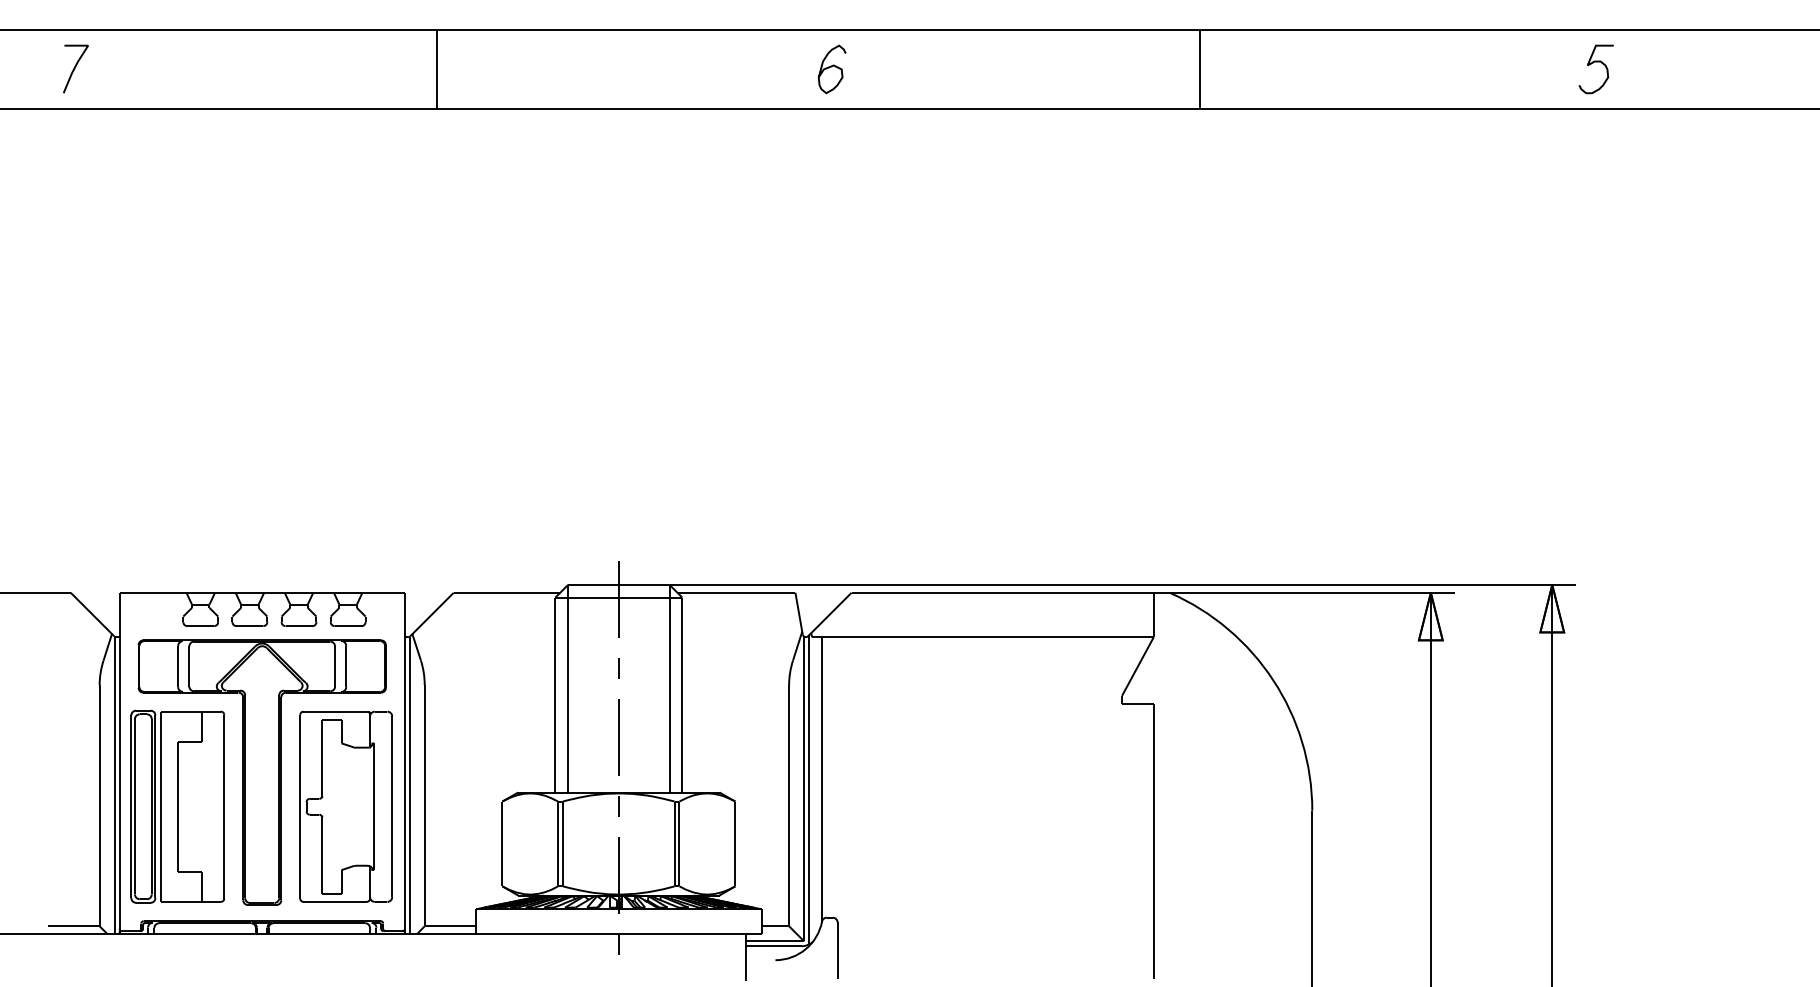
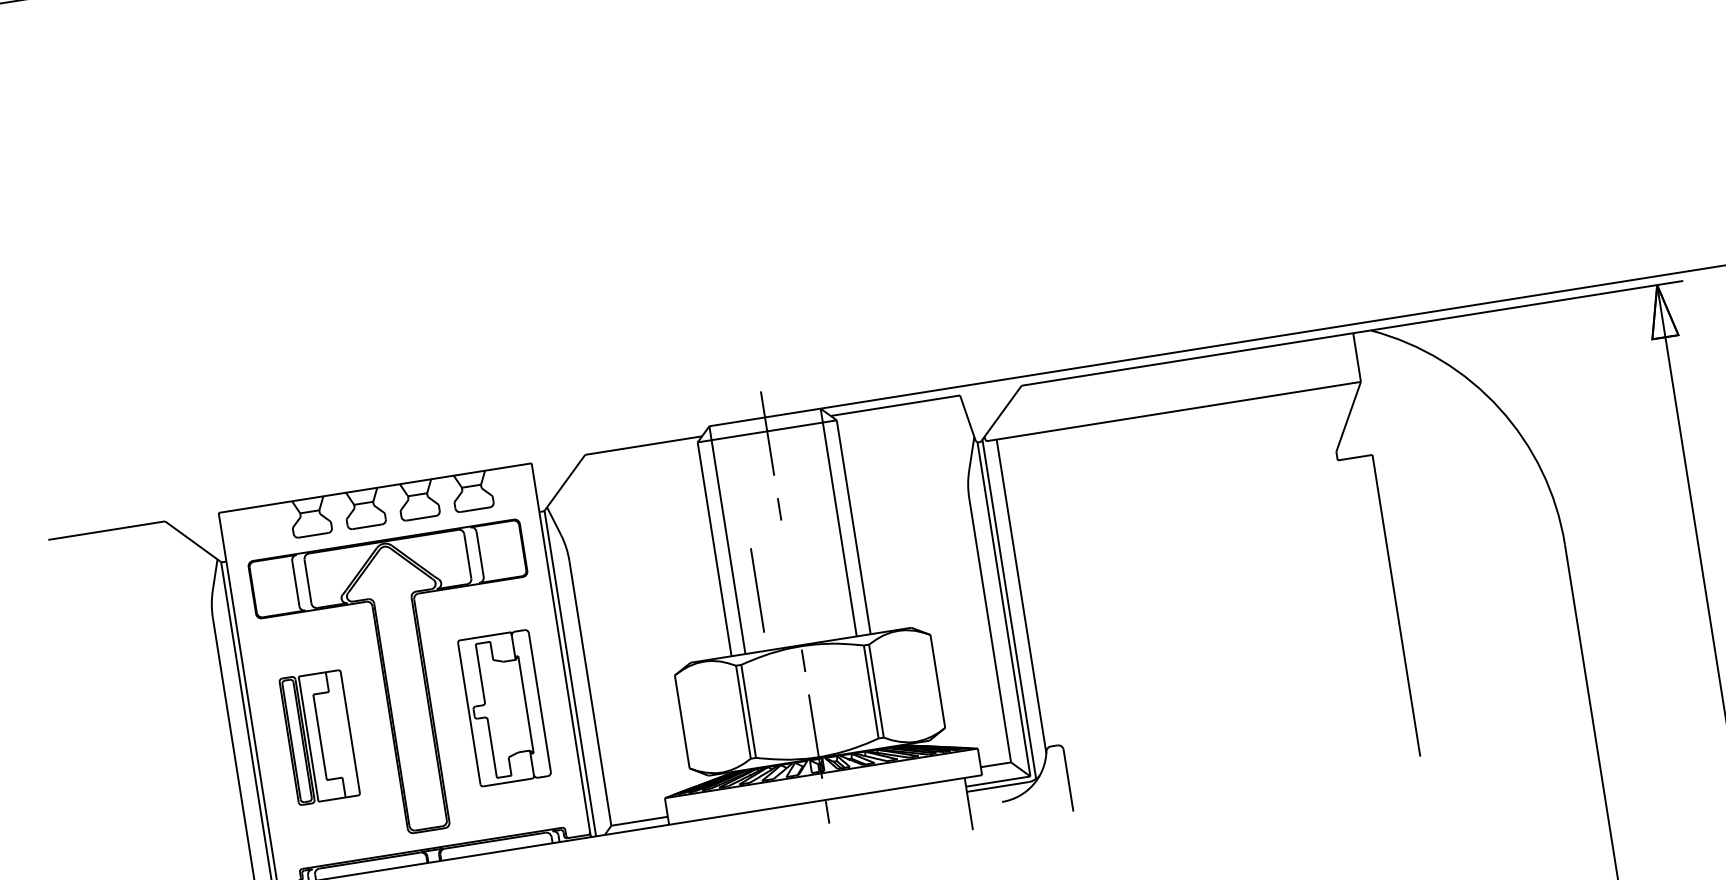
line: (618, 737) -> (757, 590), moved
part: (177, 806) -> (319, 737), size x0.6
part: (346, 806) -> (504, 707), size x0.7

